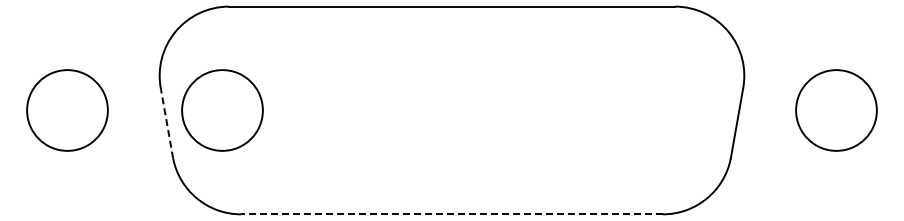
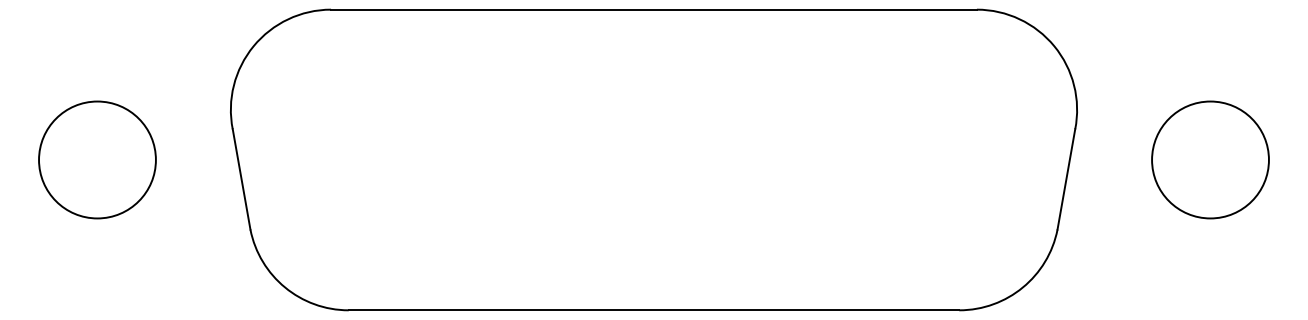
circle: (222, 110) -> (321, 160), removed
line: (166, 123) -> (240, 178), dashed -> solid
line: (452, 214) -> (654, 310), dashed -> solid

